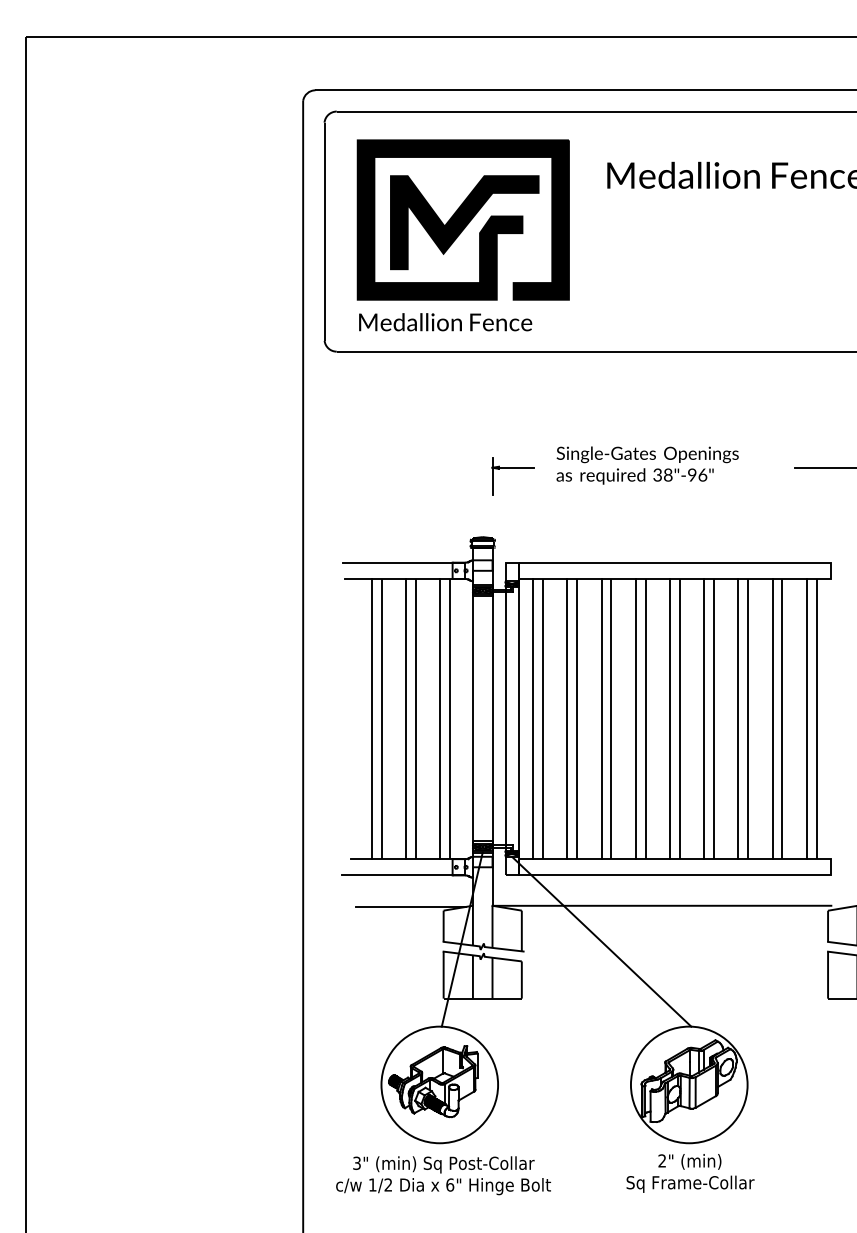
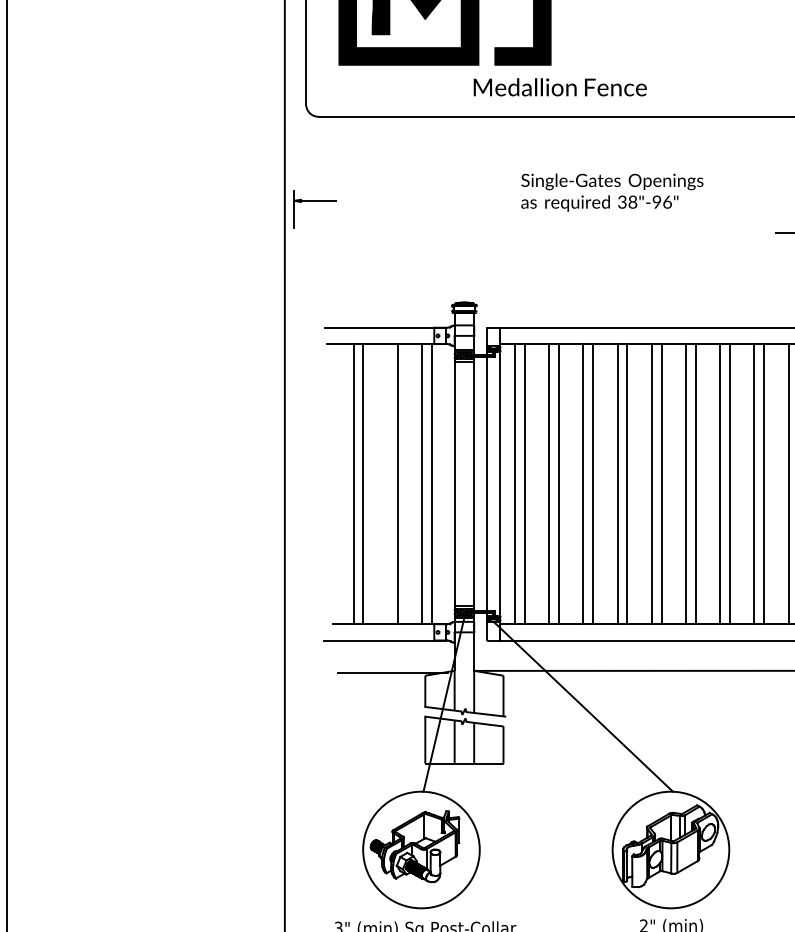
text: (445, 322) -> (560, 87), moved
text: (647, 465) -> (612, 192), moved
part: (512, 468) -> (314, 201), moved
line: (406, 719) -> (388, 484), removed

